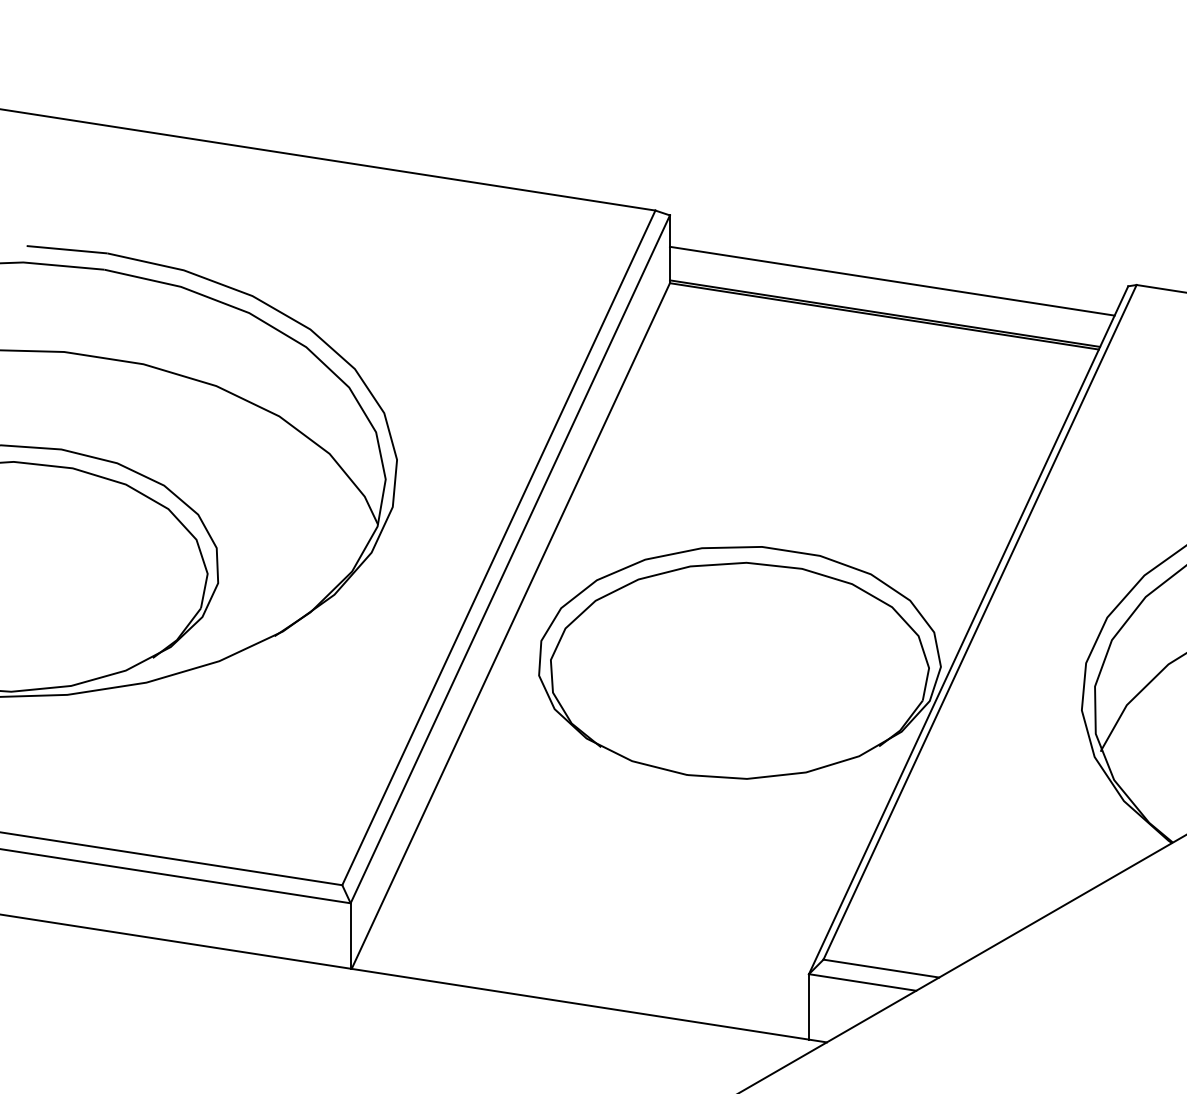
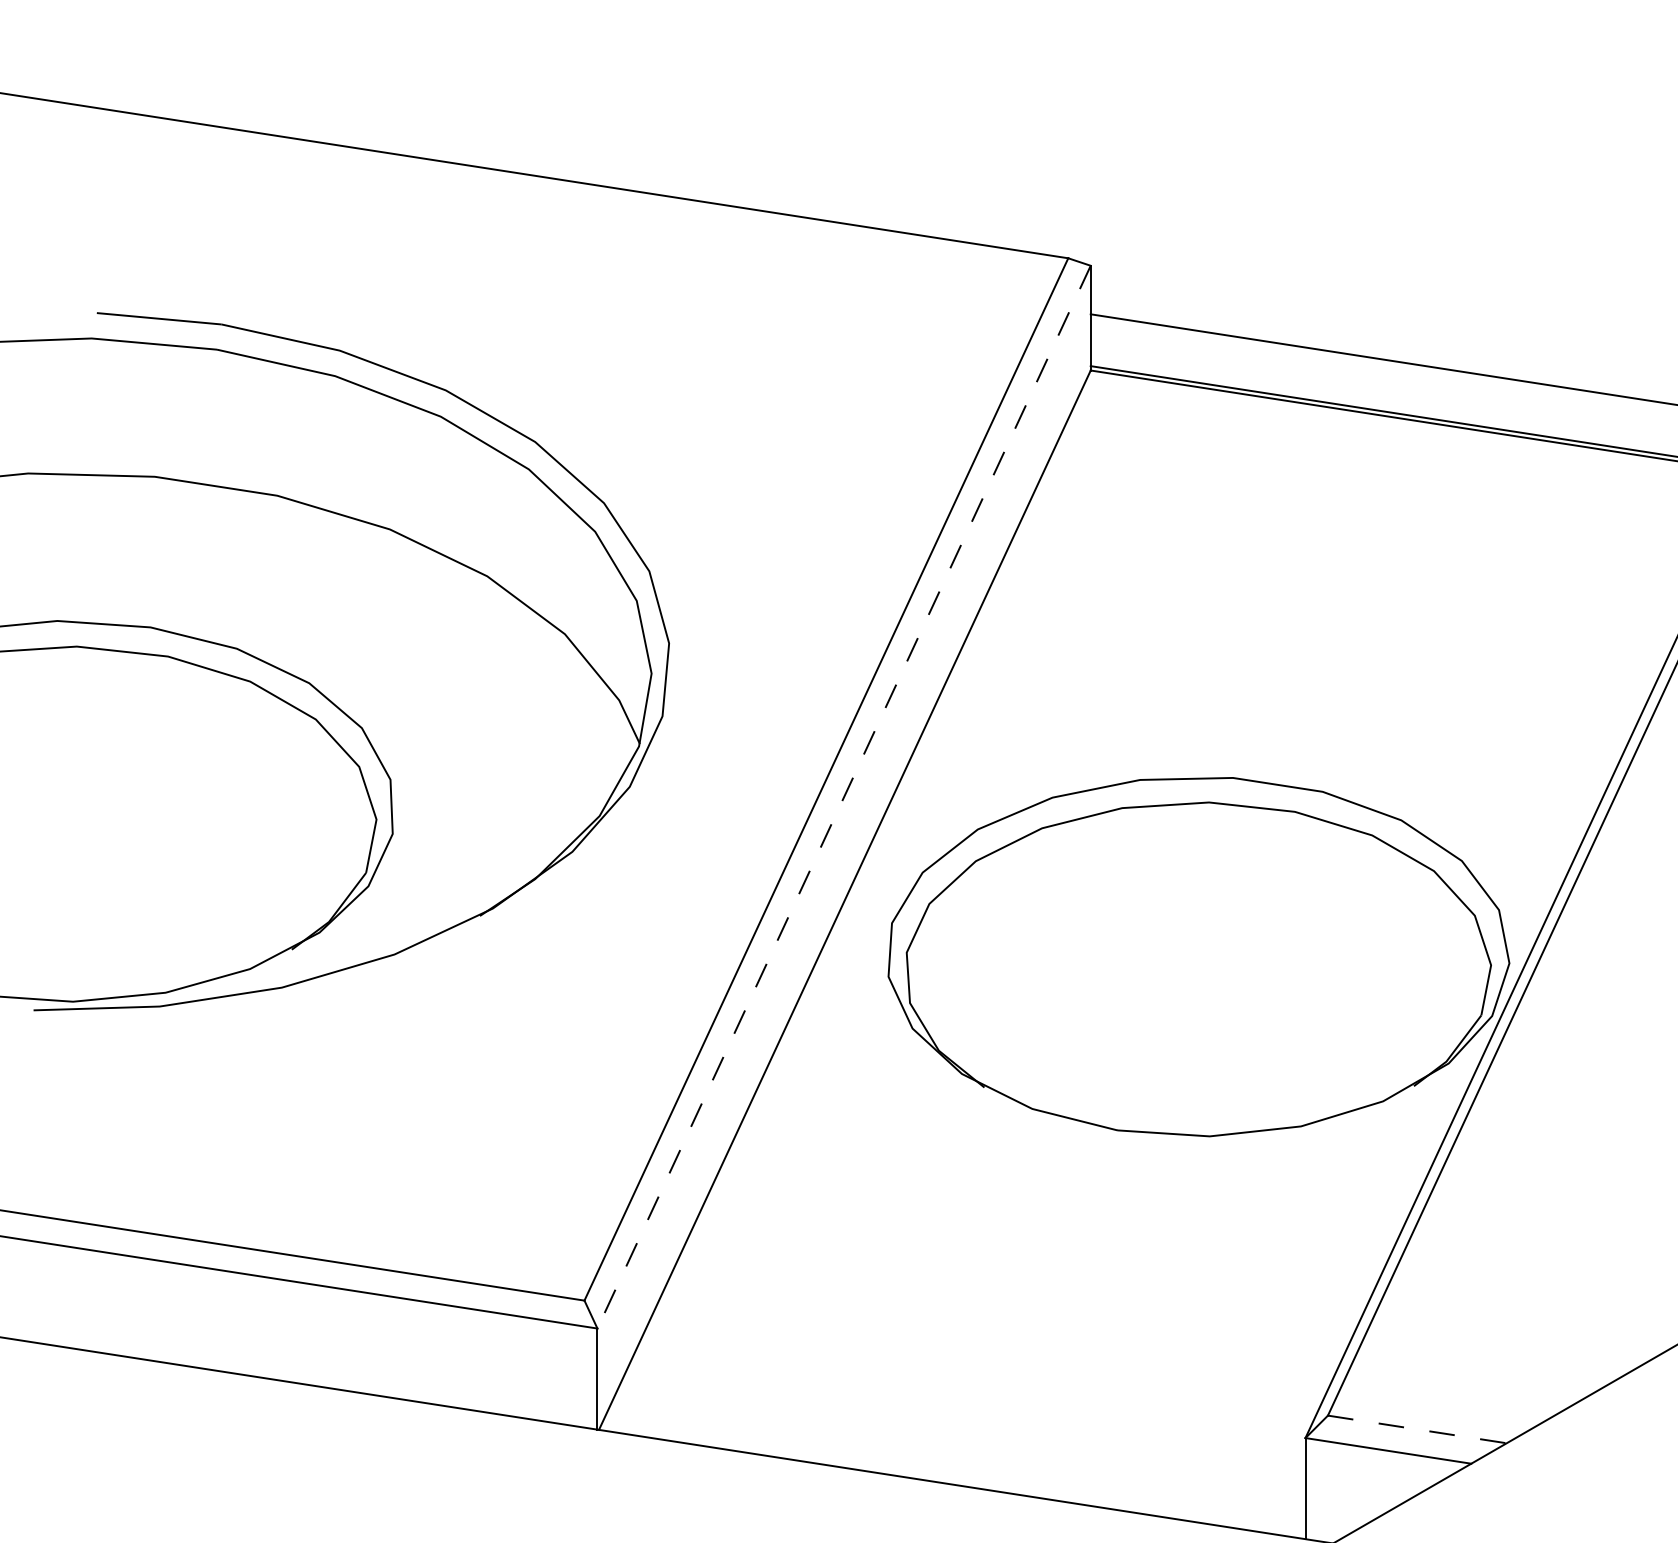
line: (510, 559) -> (844, 797), solid -> dashed
line: (881, 968) -> (1417, 1429), solid -> dashed

